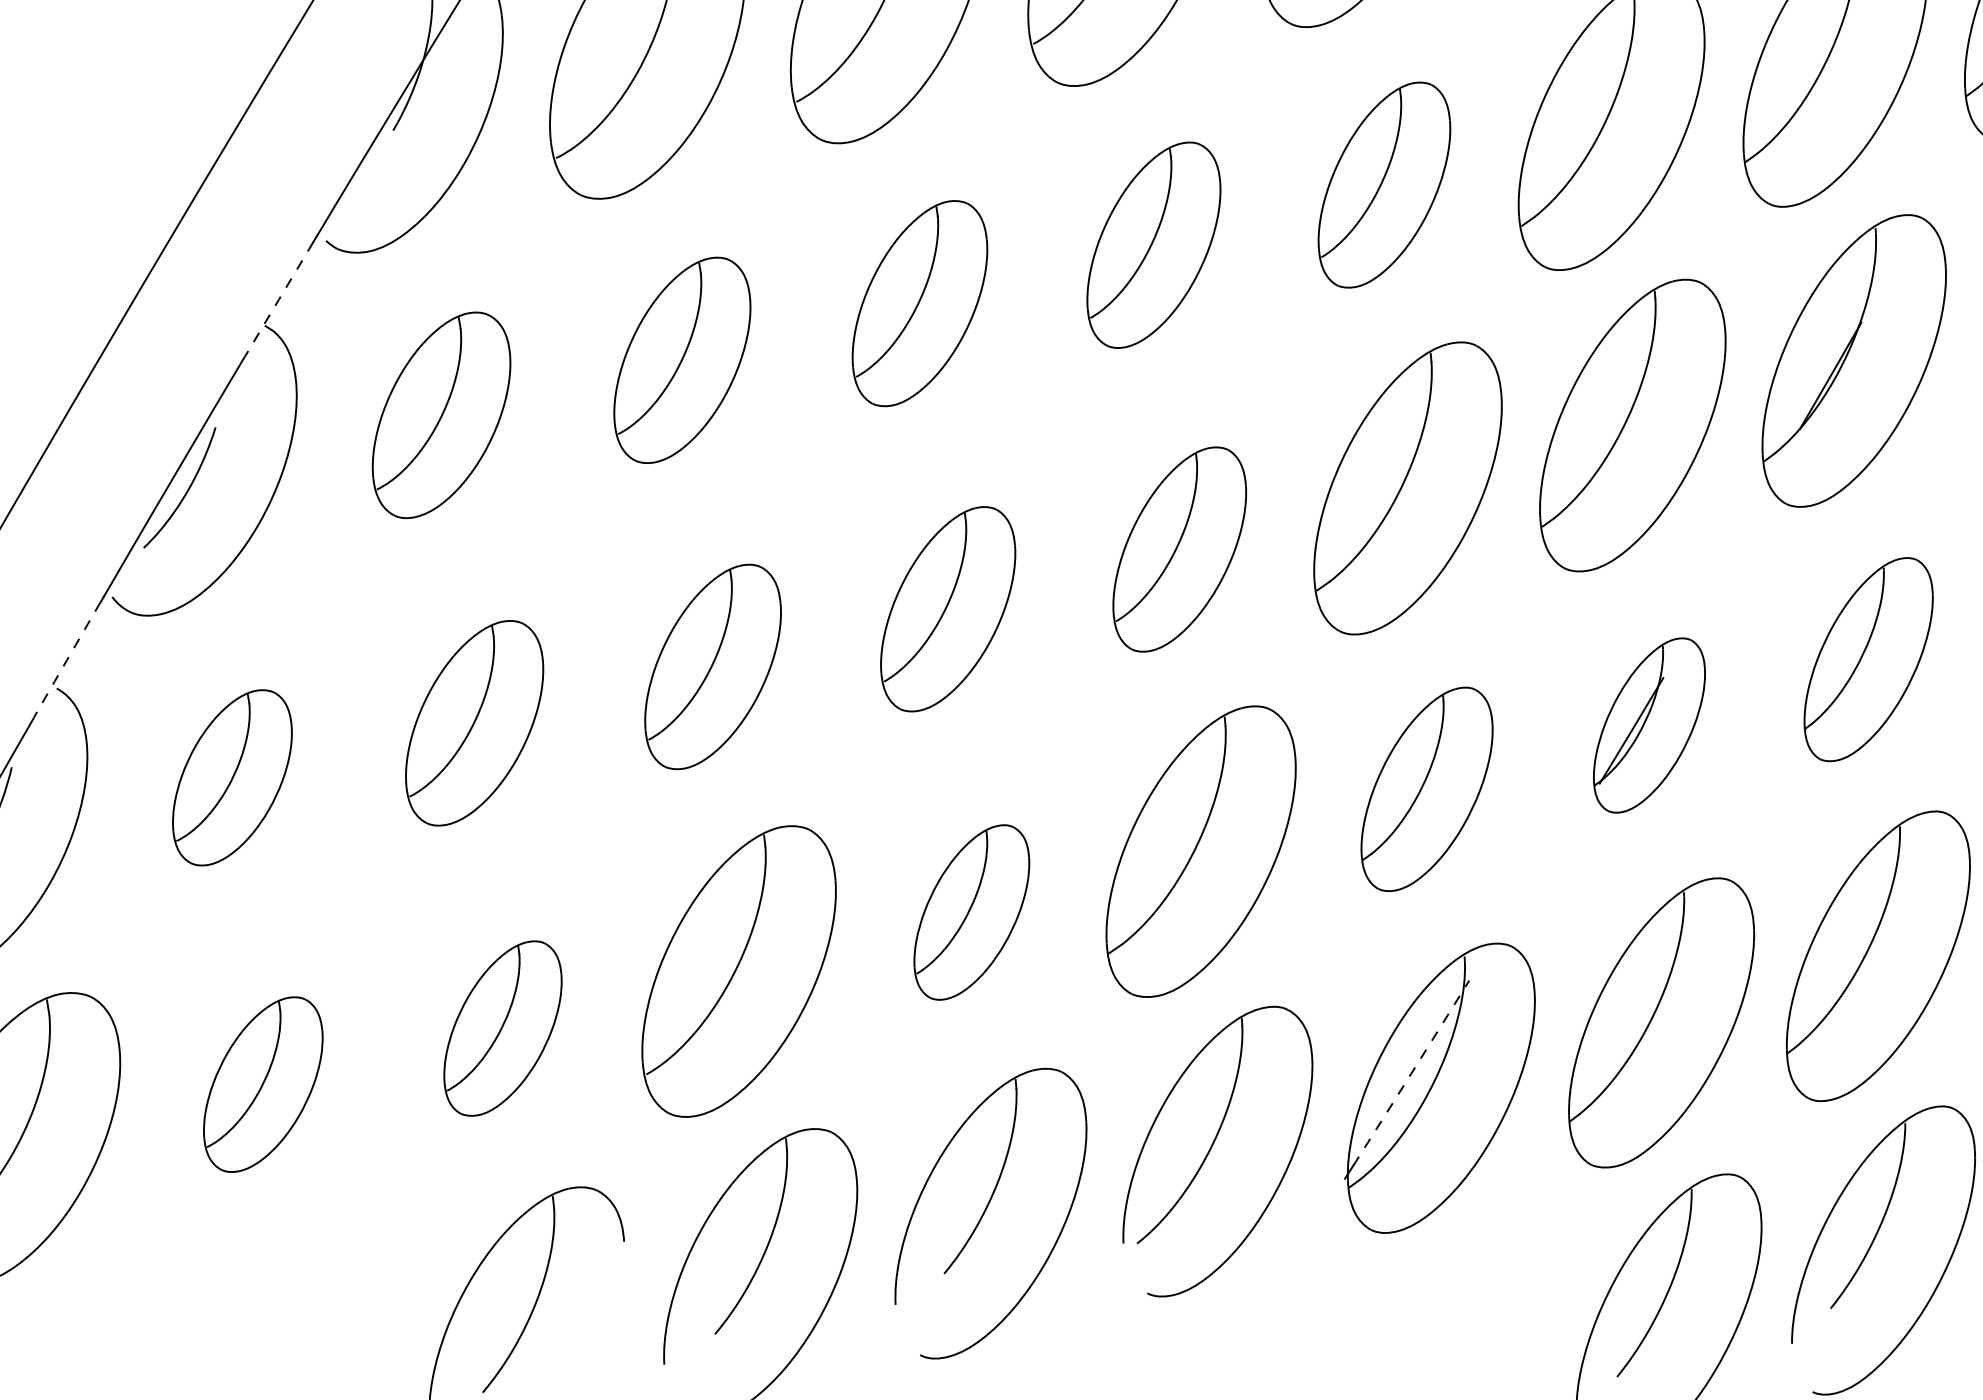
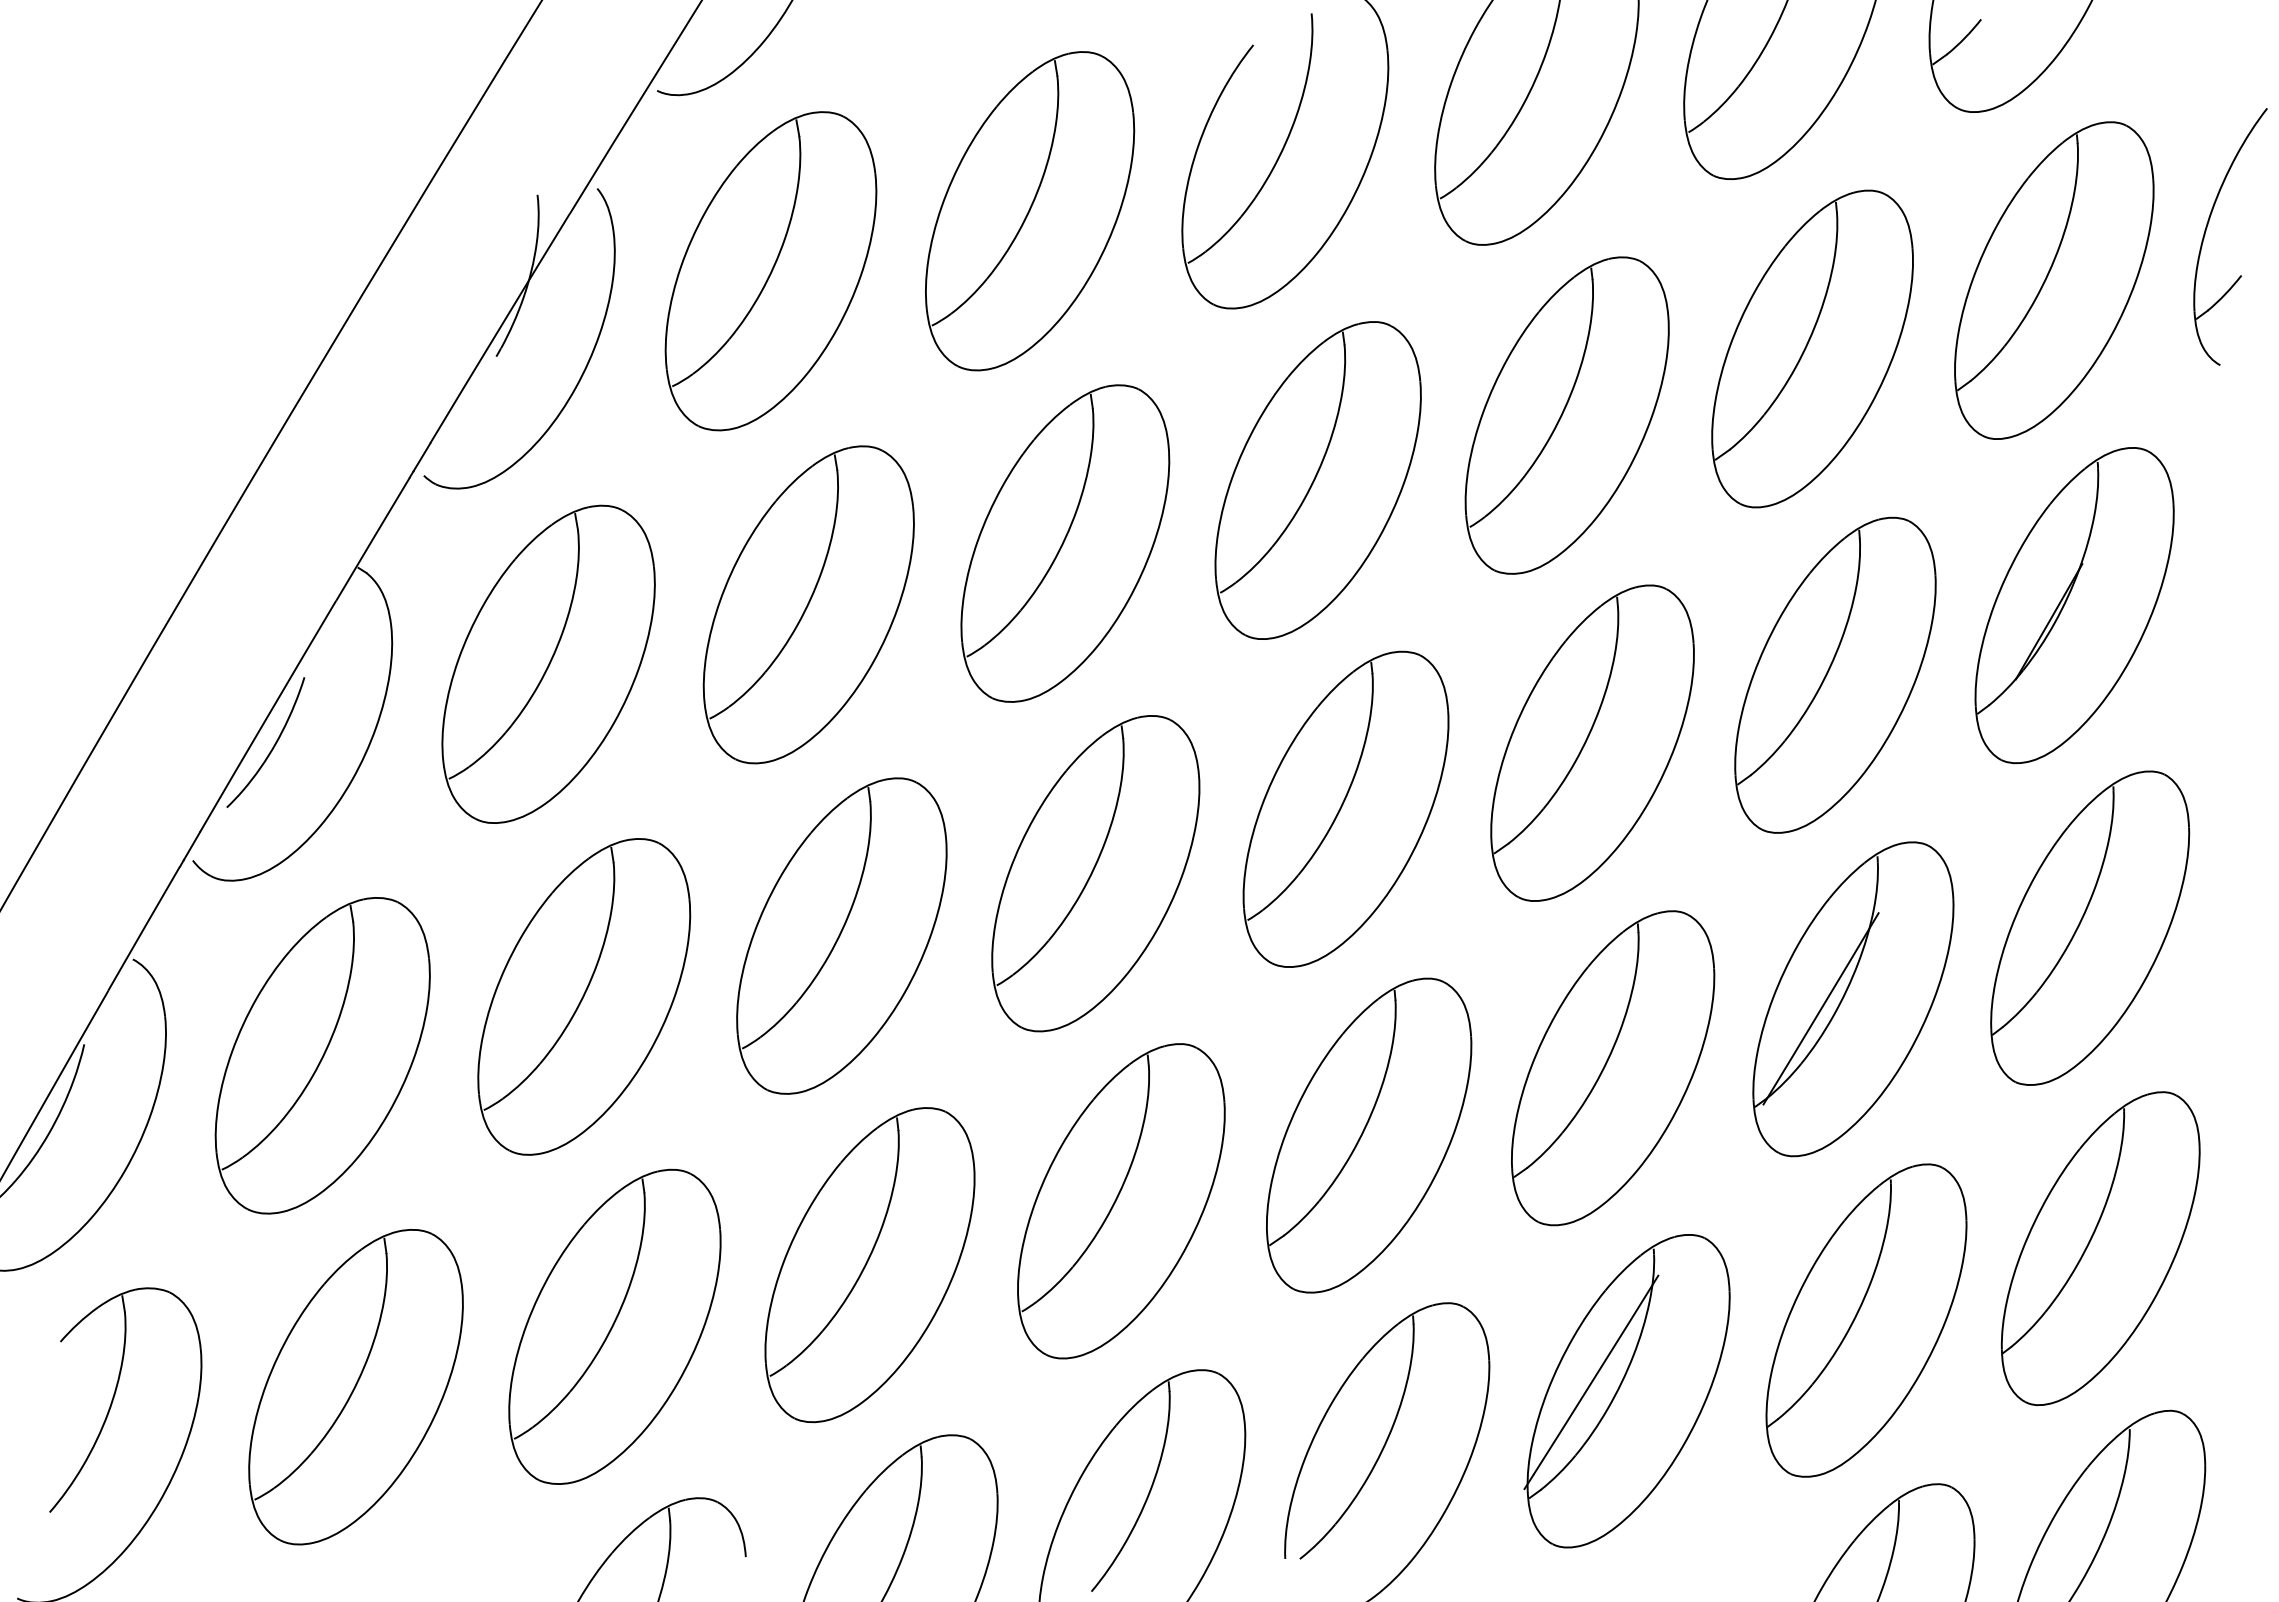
part: (1383, 185) -> (1566, 415), size x1.43
part: (1153, 245) -> (1317, 480), size x1.43
arc: (279, 299) -> (373, 539), dashed -> solid
part: (920, 303) -> (1065, 543), size x1.43
part: (682, 360) -> (808, 604), size x1.43
part: (441, 414) -> (548, 663), size x1.43
part: (1179, 548) -> (1345, 808), size x1.43
part: (947, 609) -> (1095, 873), size x1.43
arc: (67, 659) -> (144, 928), dashed -> solid
part: (1868, 659) -> (2090, 927), size x1.43
part: (712, 666) -> (841, 935), size x1.43
part: (474, 722) -> (584, 996), size x1.43
part: (1649, 725) -> (1853, 999), size x1.67
part: (232, 777) -> (322, 1055), size x1.67
part: (1427, 789) -> (1613, 1068), size x1.43
part: (971, 912) -> (1121, 1201), size x1.67
part: (502, 1028) -> (614, 1326), size x1.67
arc: (1411, 1073) -> (1596, 1375), dashed -> solid
part: (262, 1084) -> (355, 1387), size x1.67

